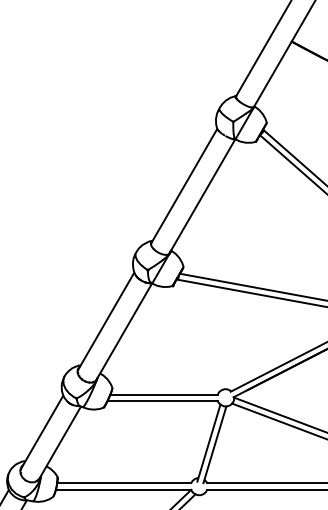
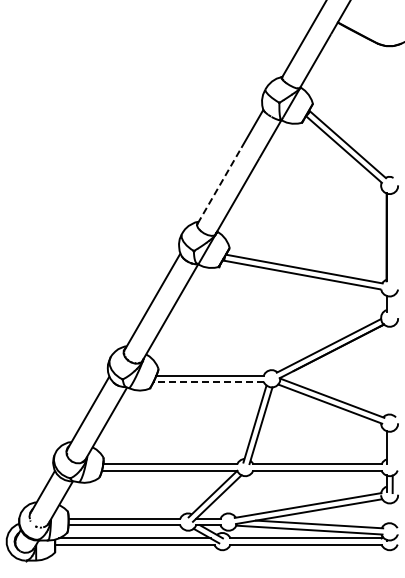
line: (173, 204) -> (219, 185), solid -> dashed
line: (162, 400) -> (208, 381), solid -> dashed

